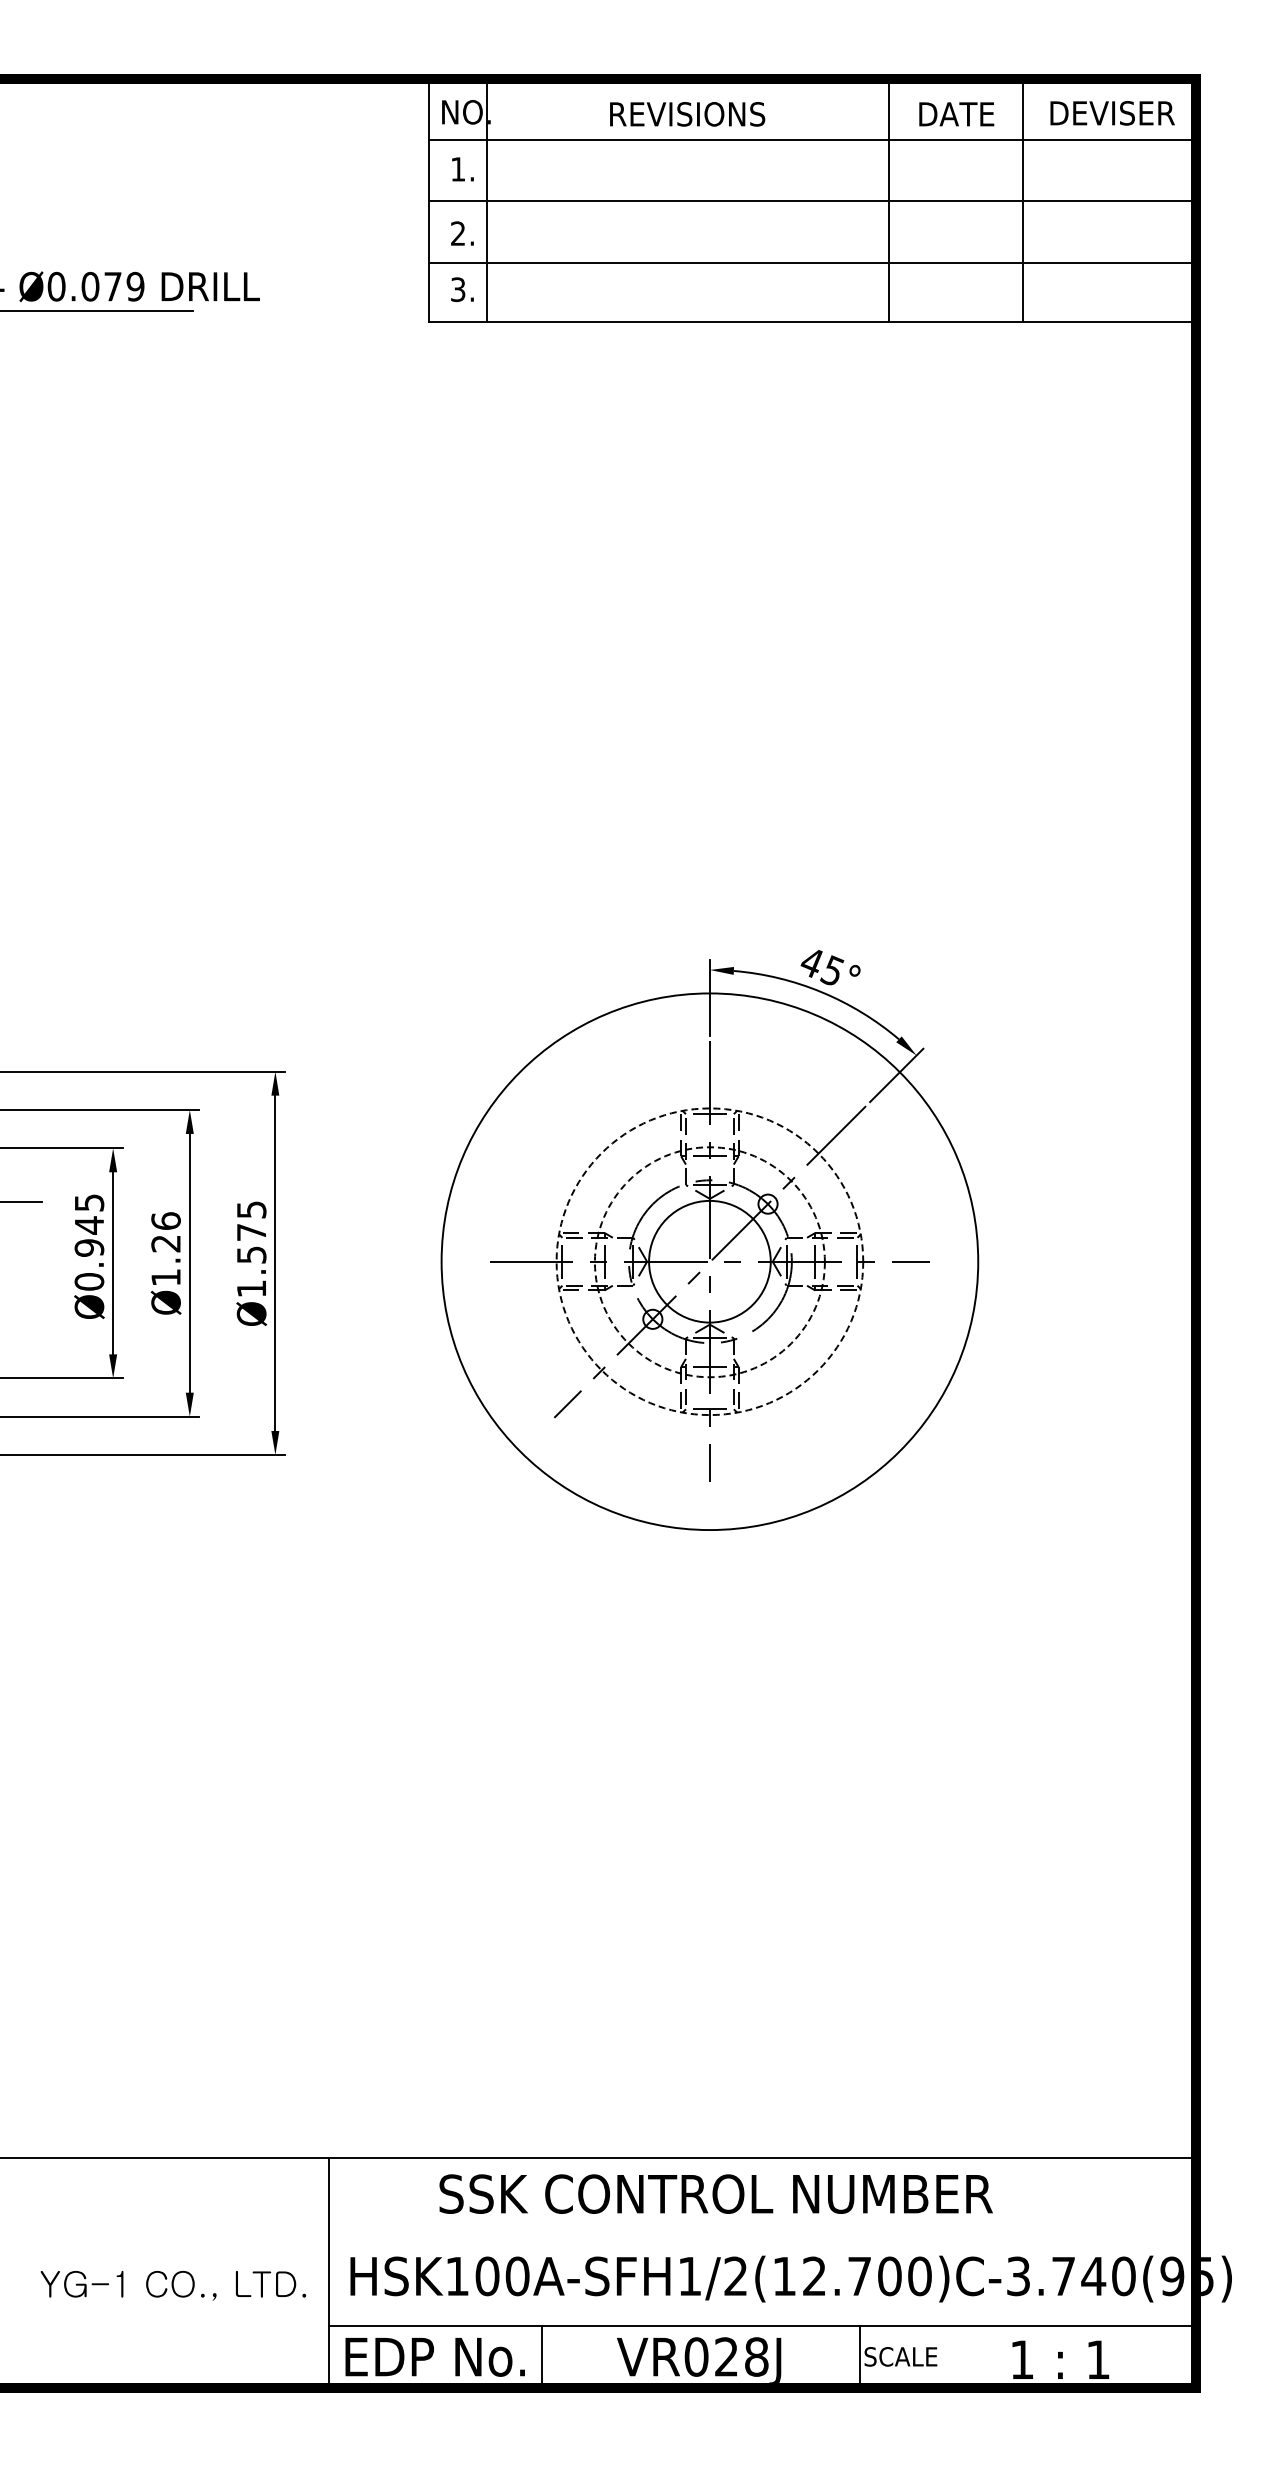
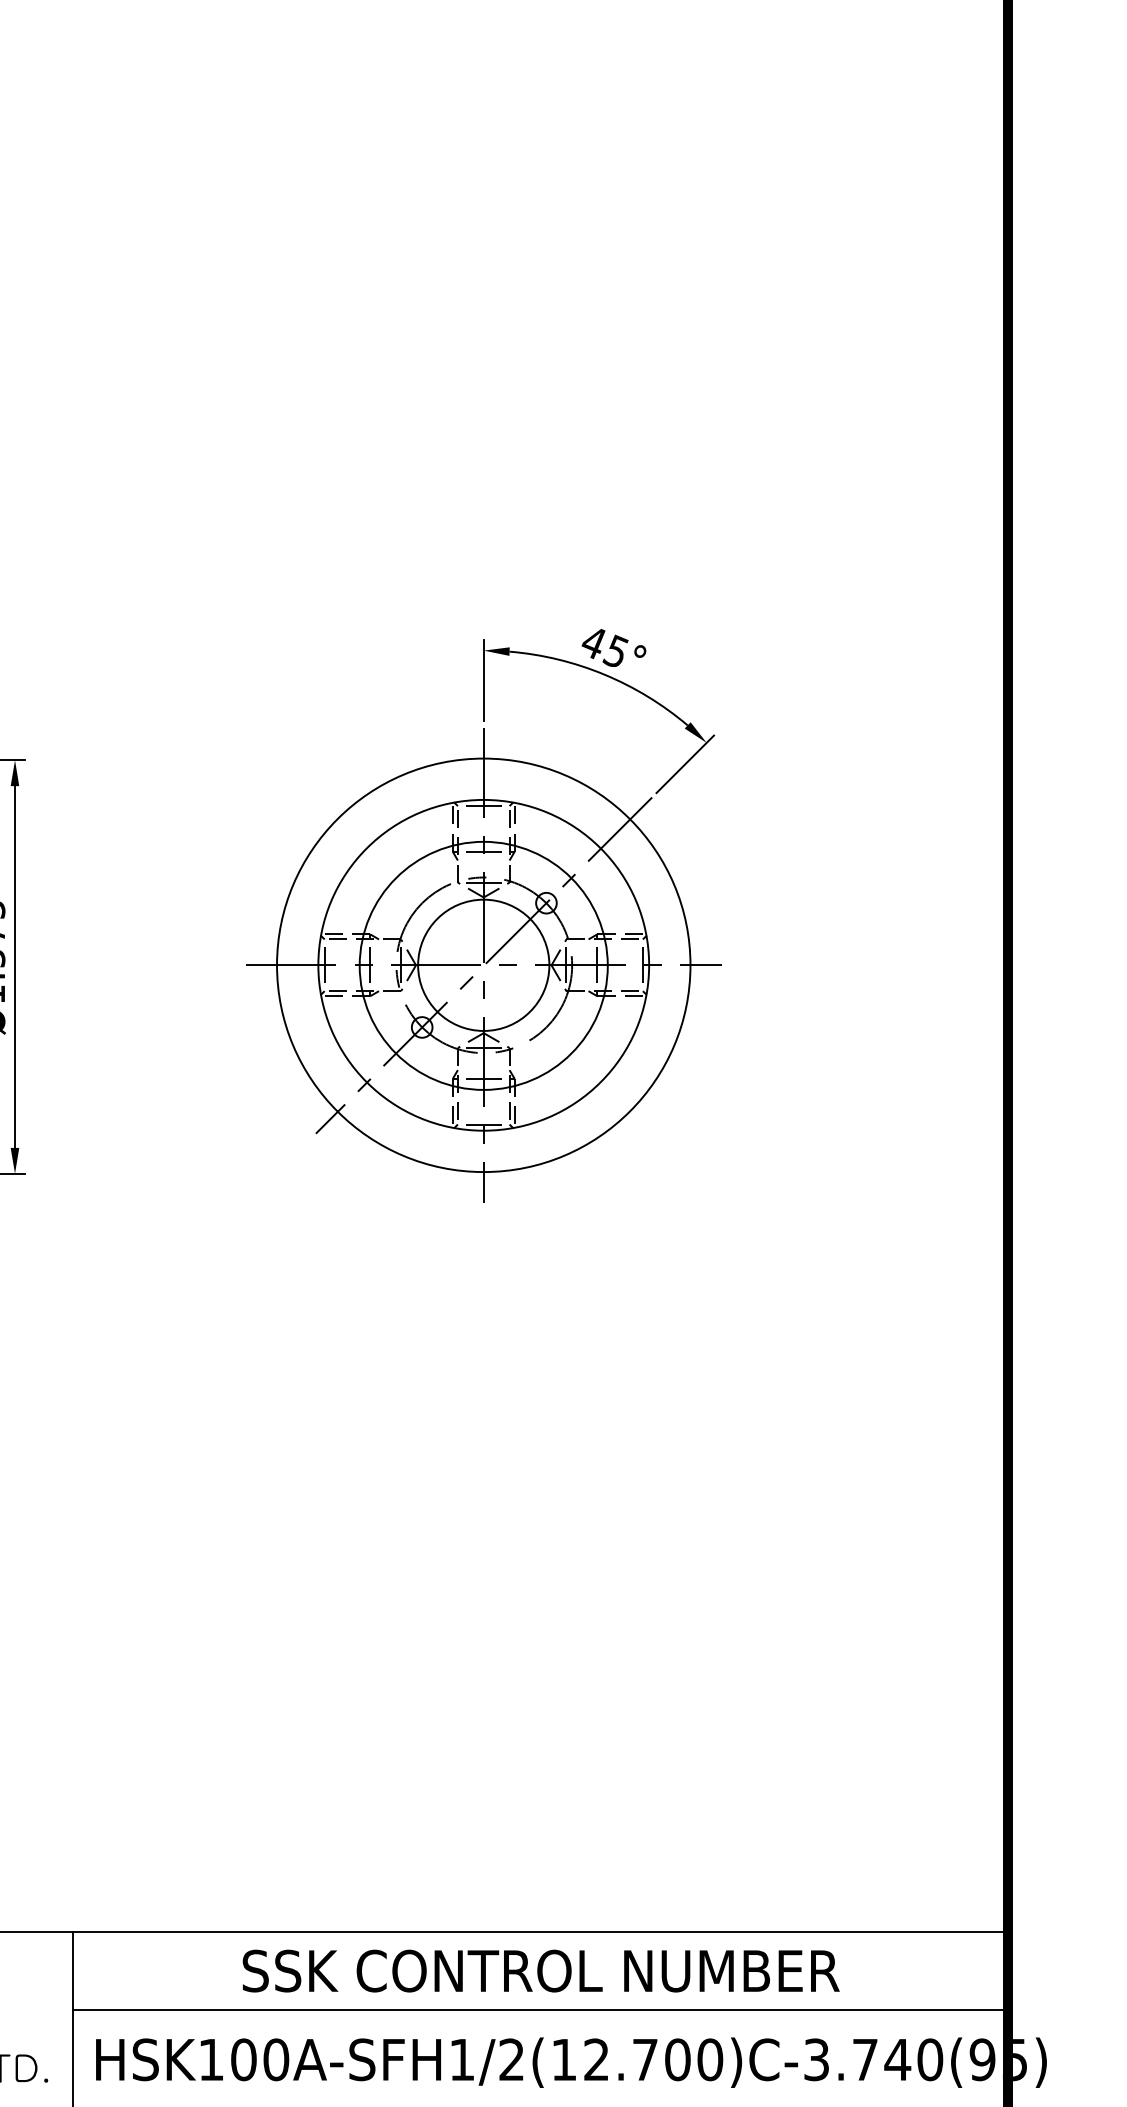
circle: (709, 1261) -> (483, 965), dashed -> solid
circle: (709, 1261) -> (483, 965), size x0.71
circle: (709, 1262) -> (483, 966), dashed -> solid
text: (715, 2193) -> (540, 1970), moved
line: (762, 2230) -> (540, 2010), added

